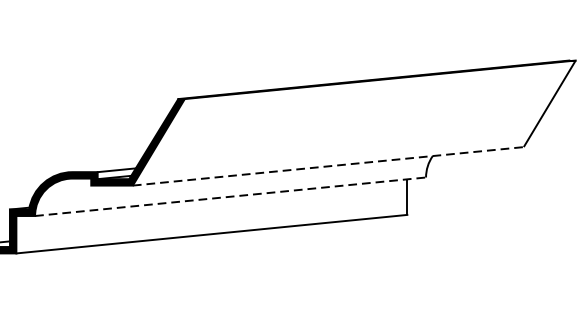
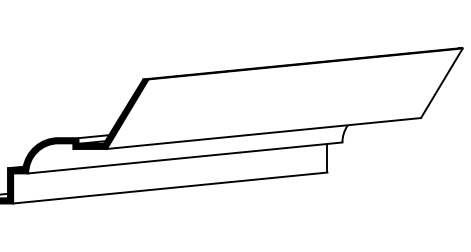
line: (327, 166) -> (263, 133), dashed -> solid
line: (230, 196) -> (185, 157), dashed -> solid

